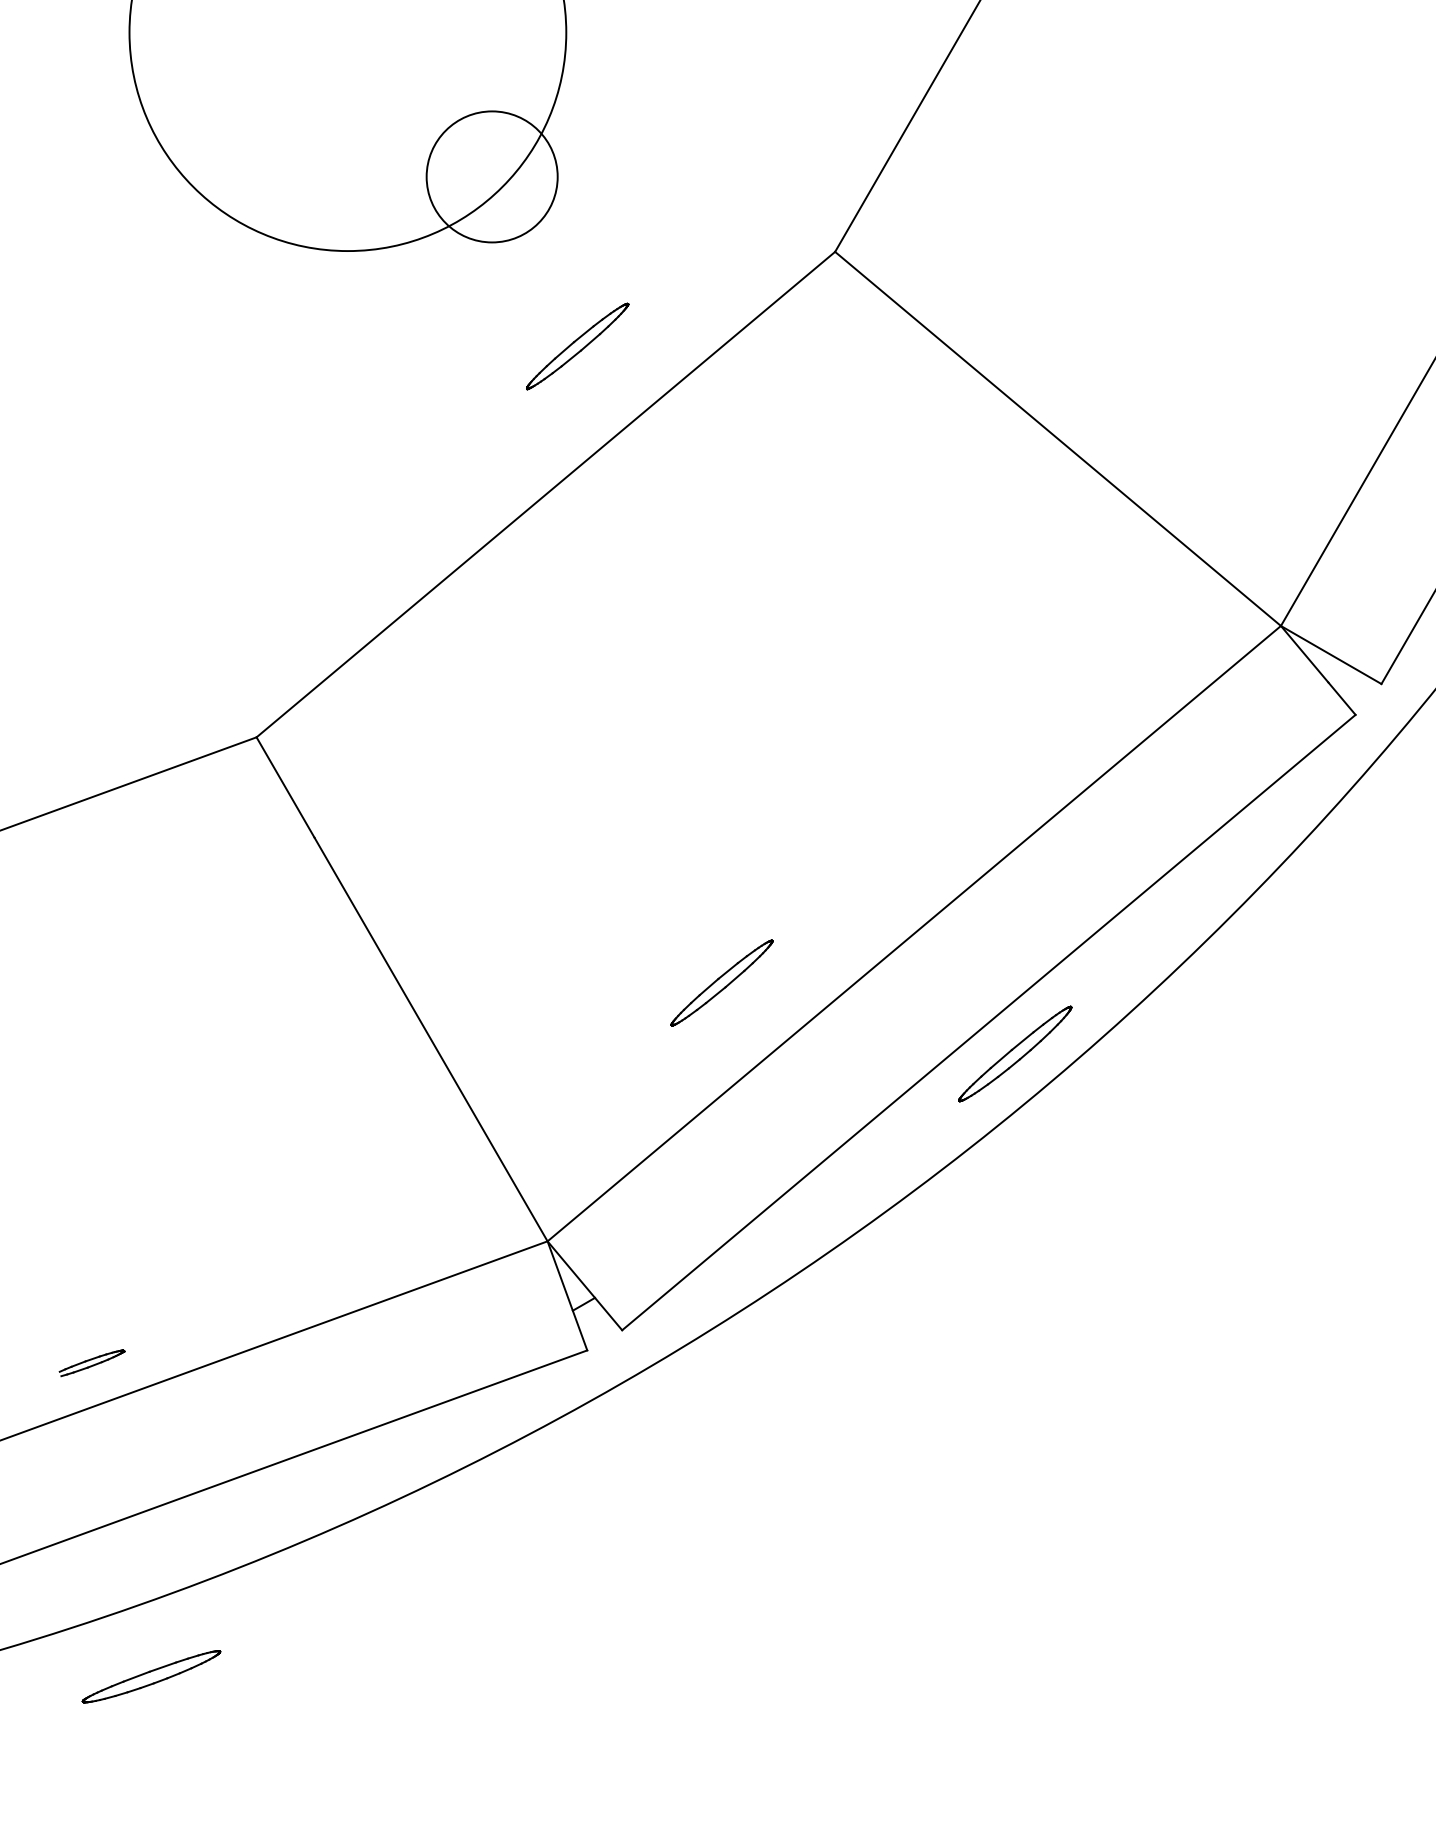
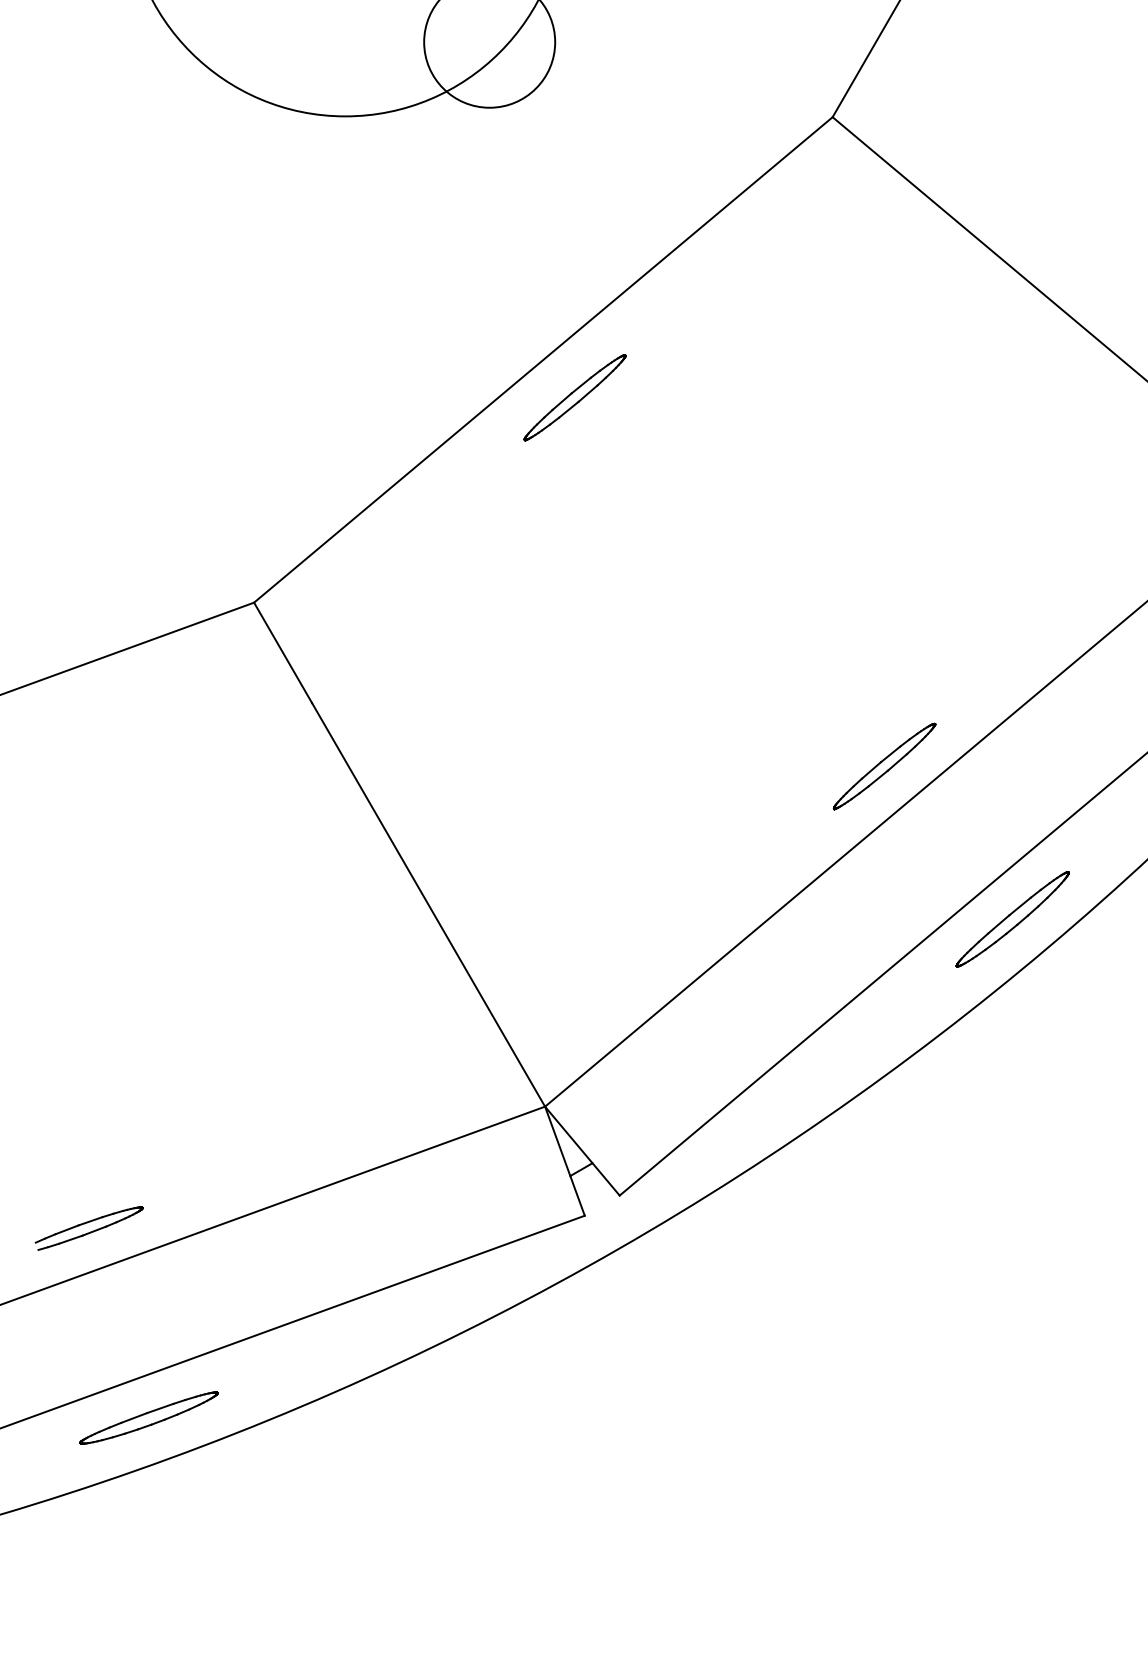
part: (577, 346) -> (575, 397), moved
part: (721, 982) -> (884, 765), moved
part: (91, 1363) -> (89, 1228), size x1.67
part: (151, 1676) -> (149, 1417), moved

